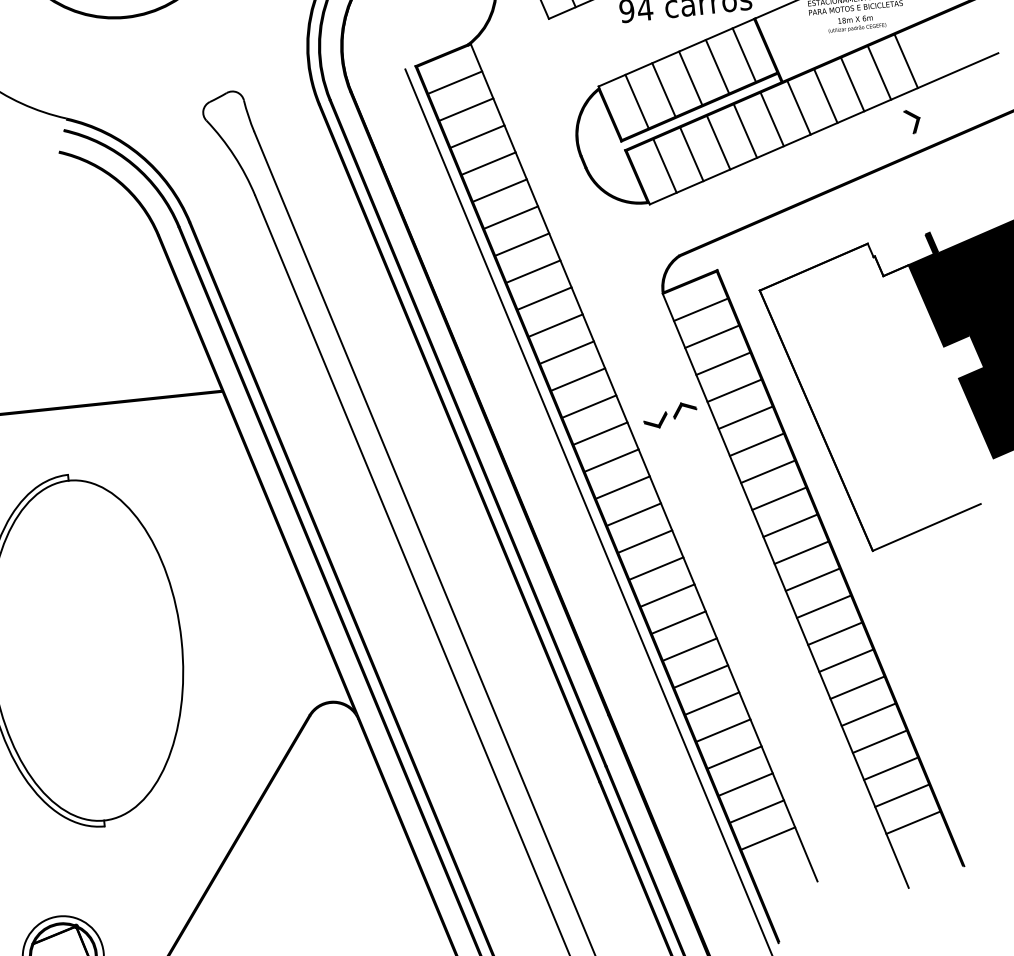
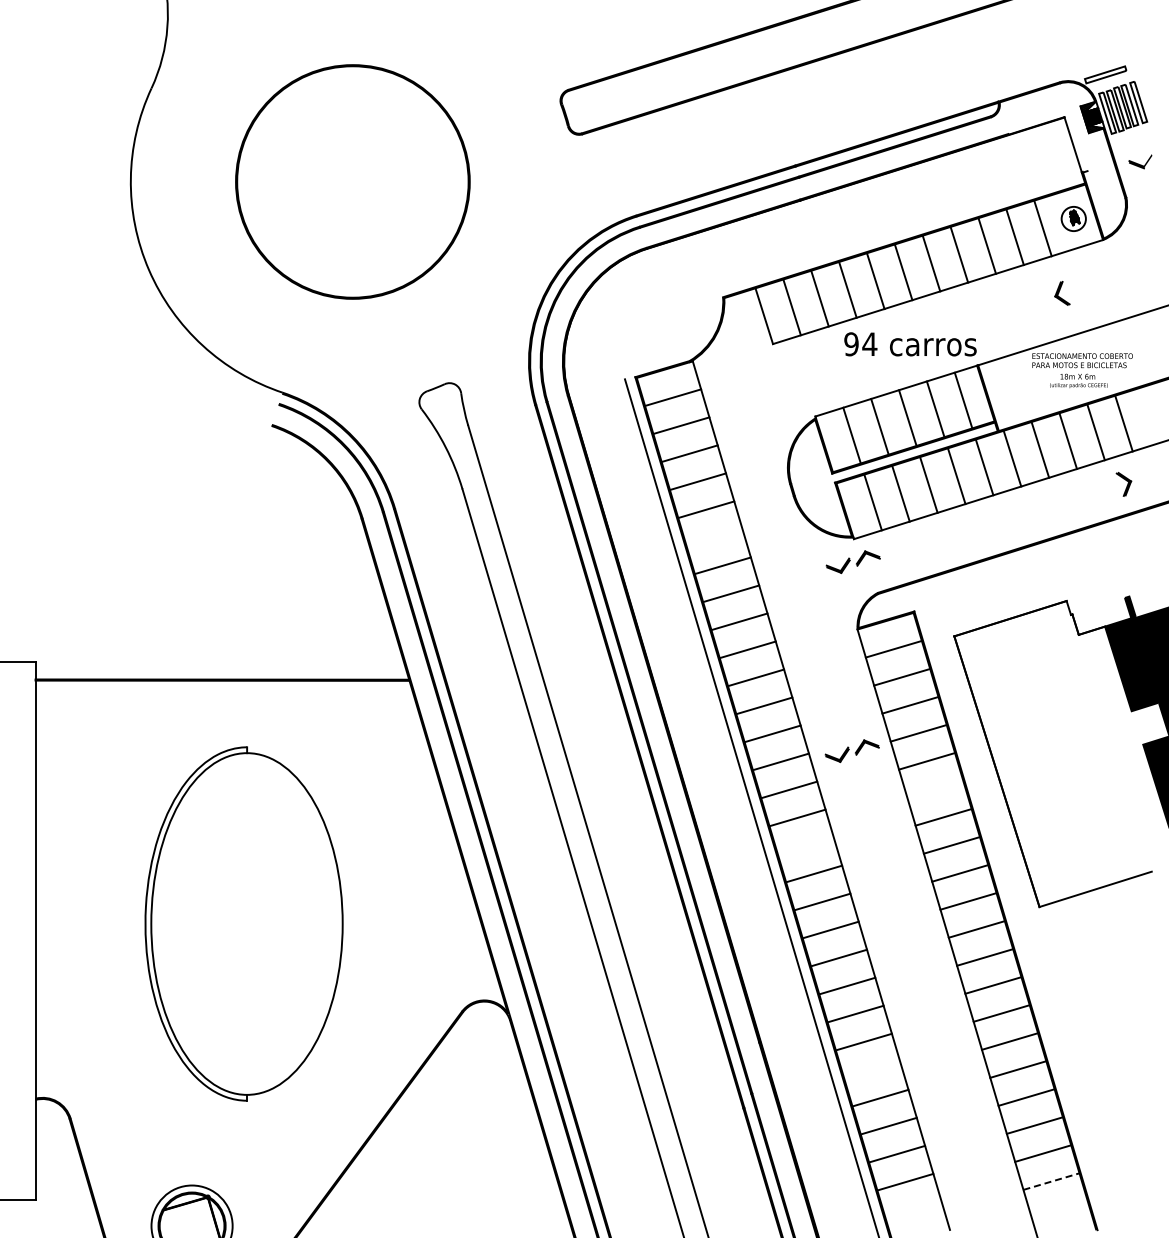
line: (510, 217) -> (714, 537), removed
part: (650, 226) -> (852, 561), added
line: (757, 444) -> (935, 789), removed
line: (633, 514) -> (805, 845), removed
line: (723, 729) -> (872, 1069), removed
line: (913, 822) -> (1051, 1181), solid -> dashed

